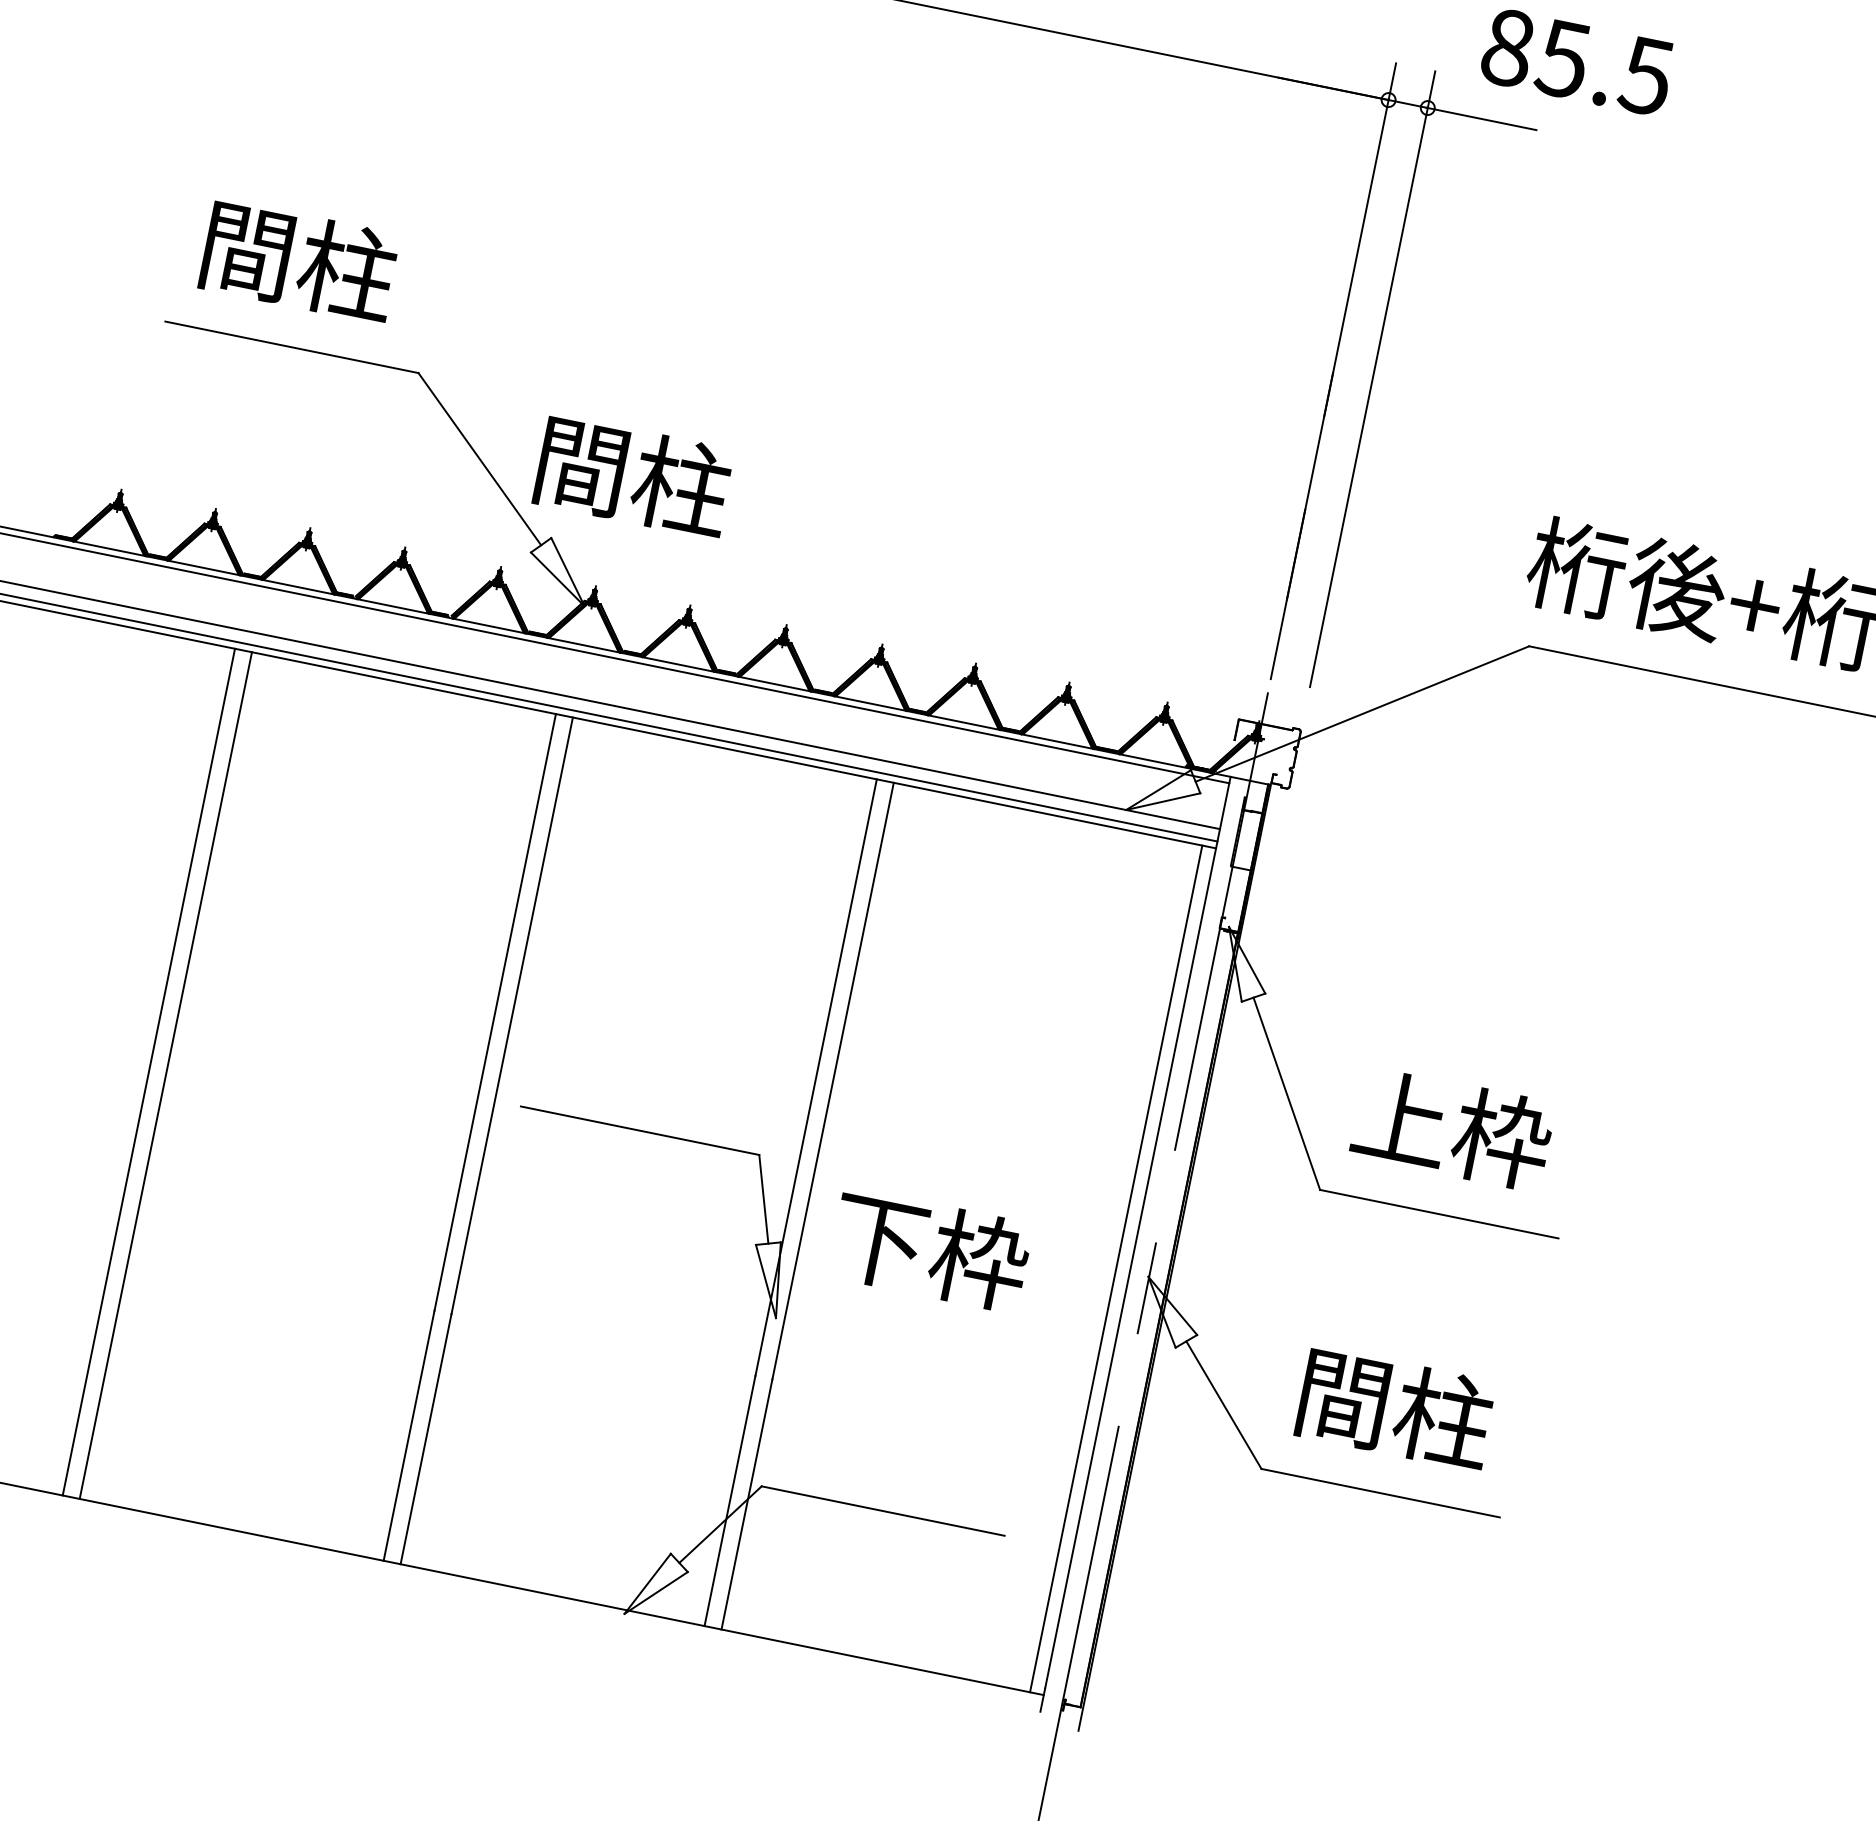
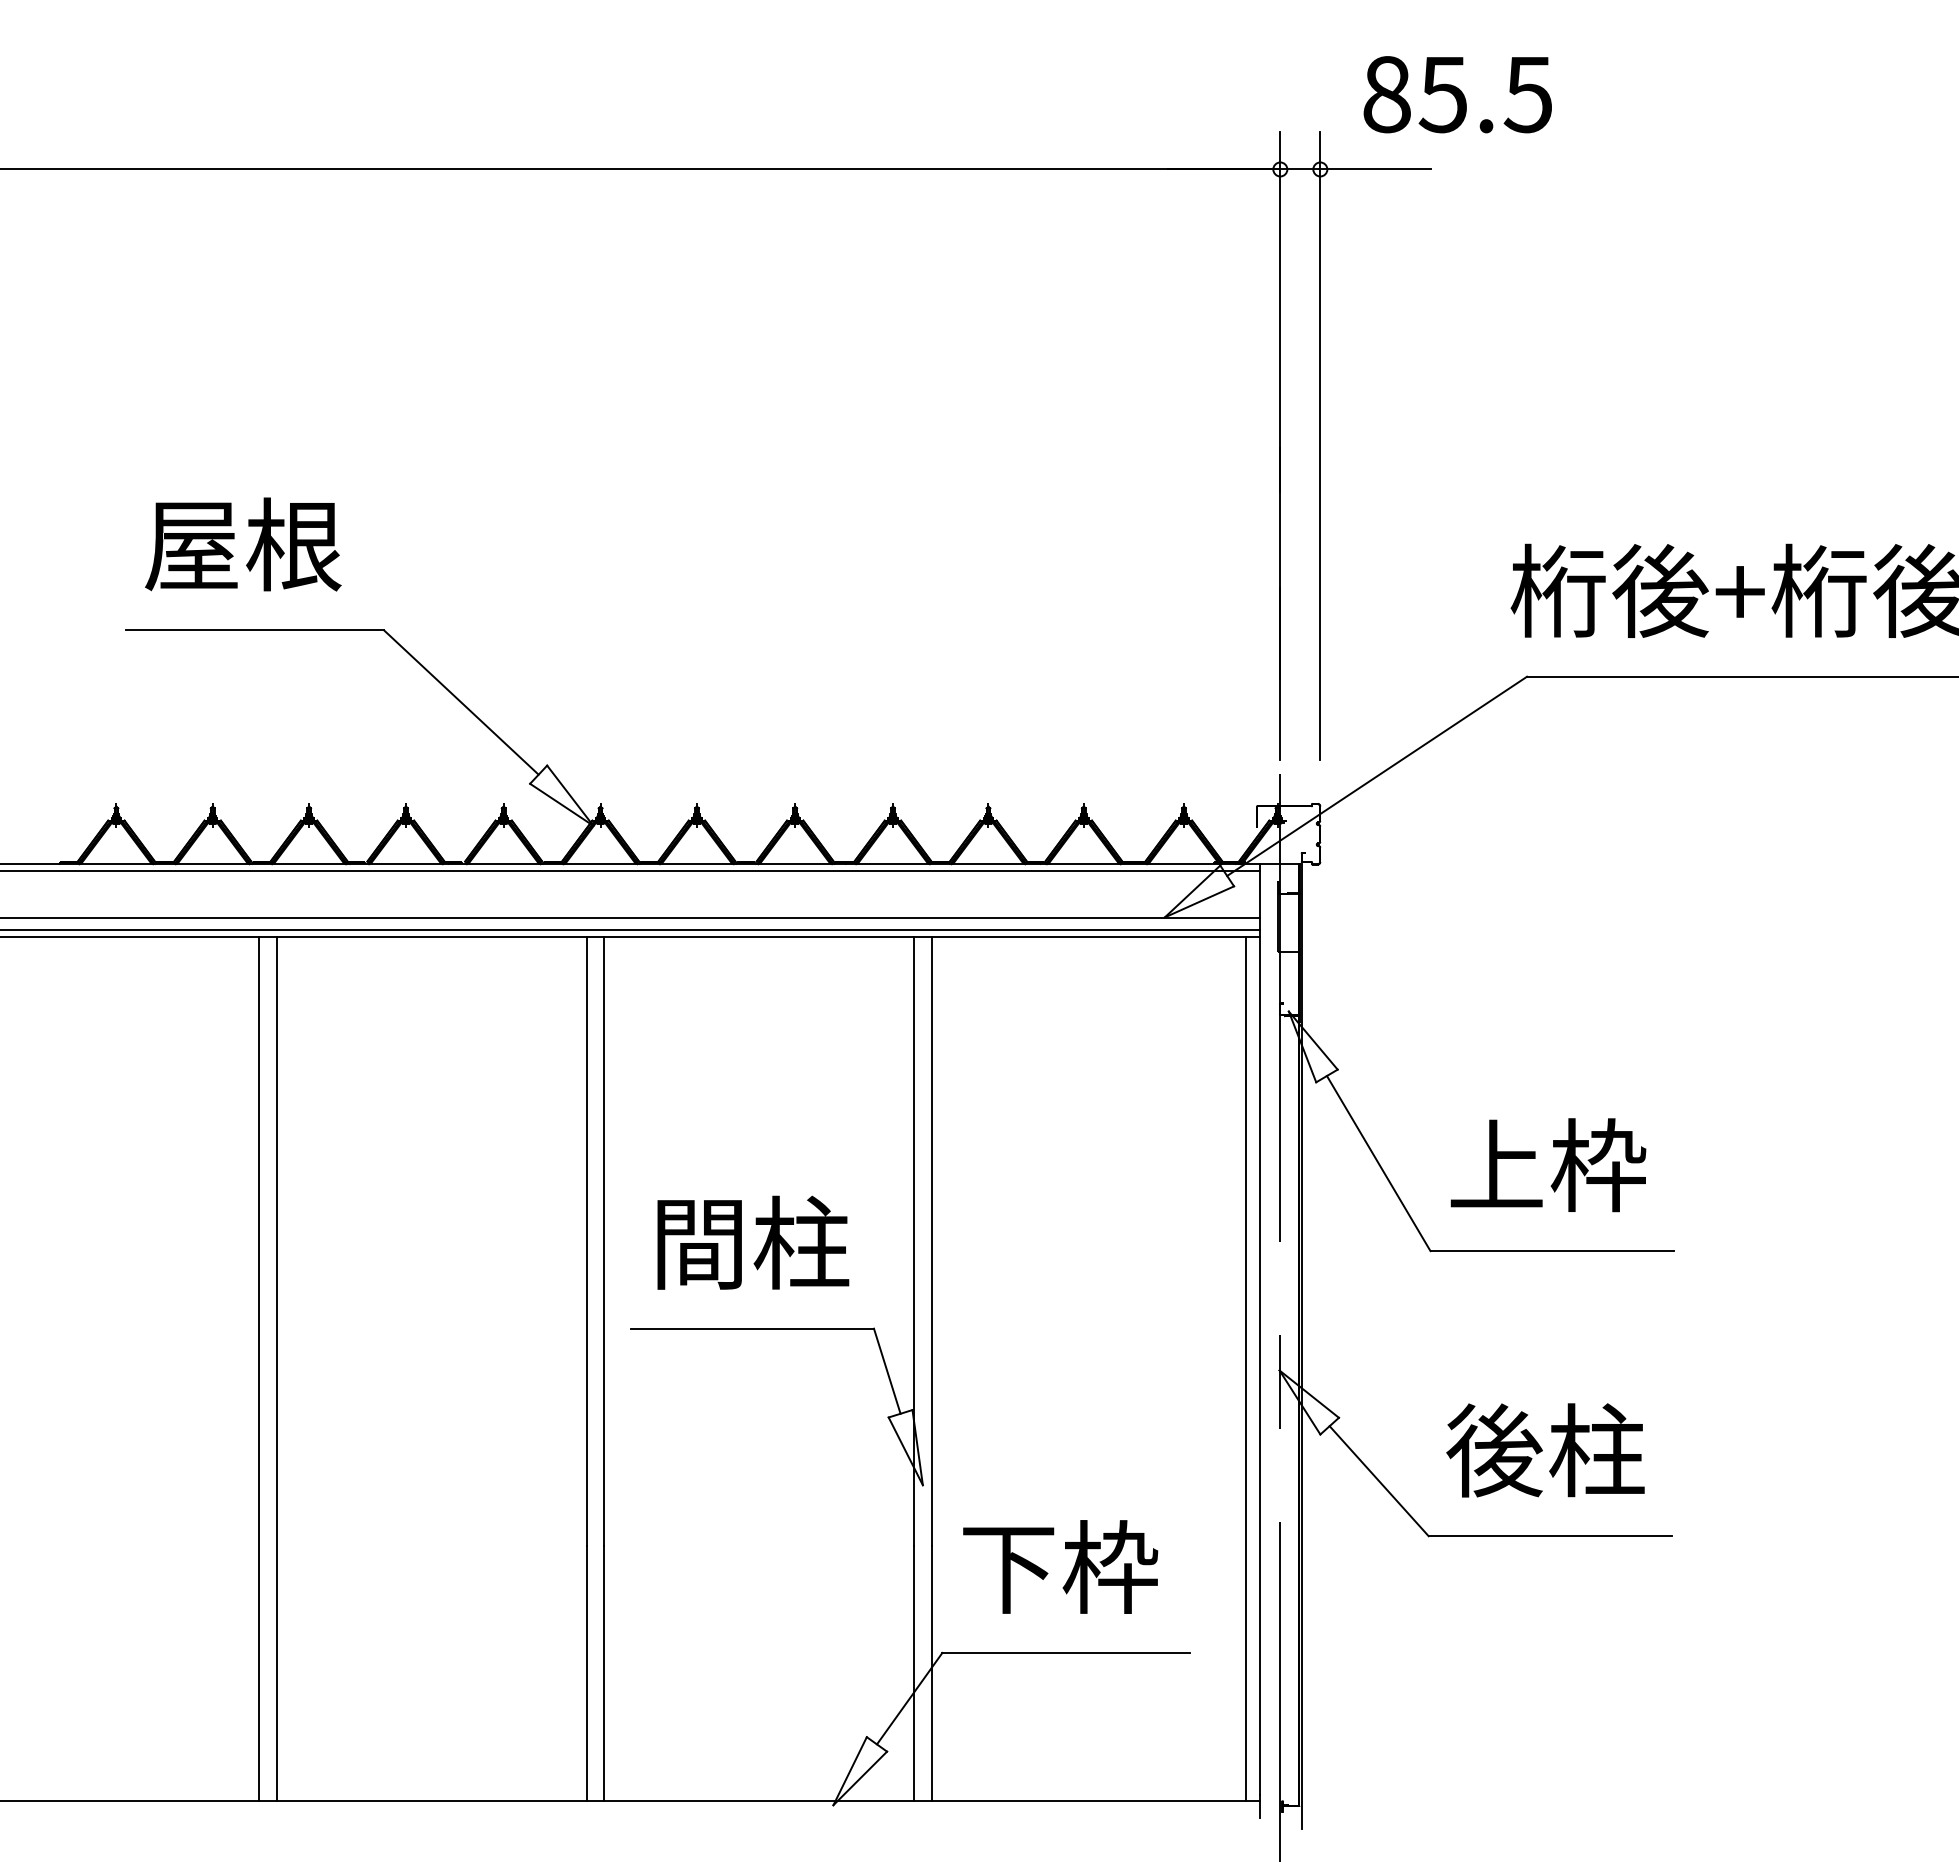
text: (297, 260) -> (243, 544), 間柱 -> 屋根
text: (634, 476) -> (753, 1242), moved
text: (930, 1249) -> (1060, 1566), moved
text: (1343, 1398) -> (1494, 1450), 間柱 -> 後柱

